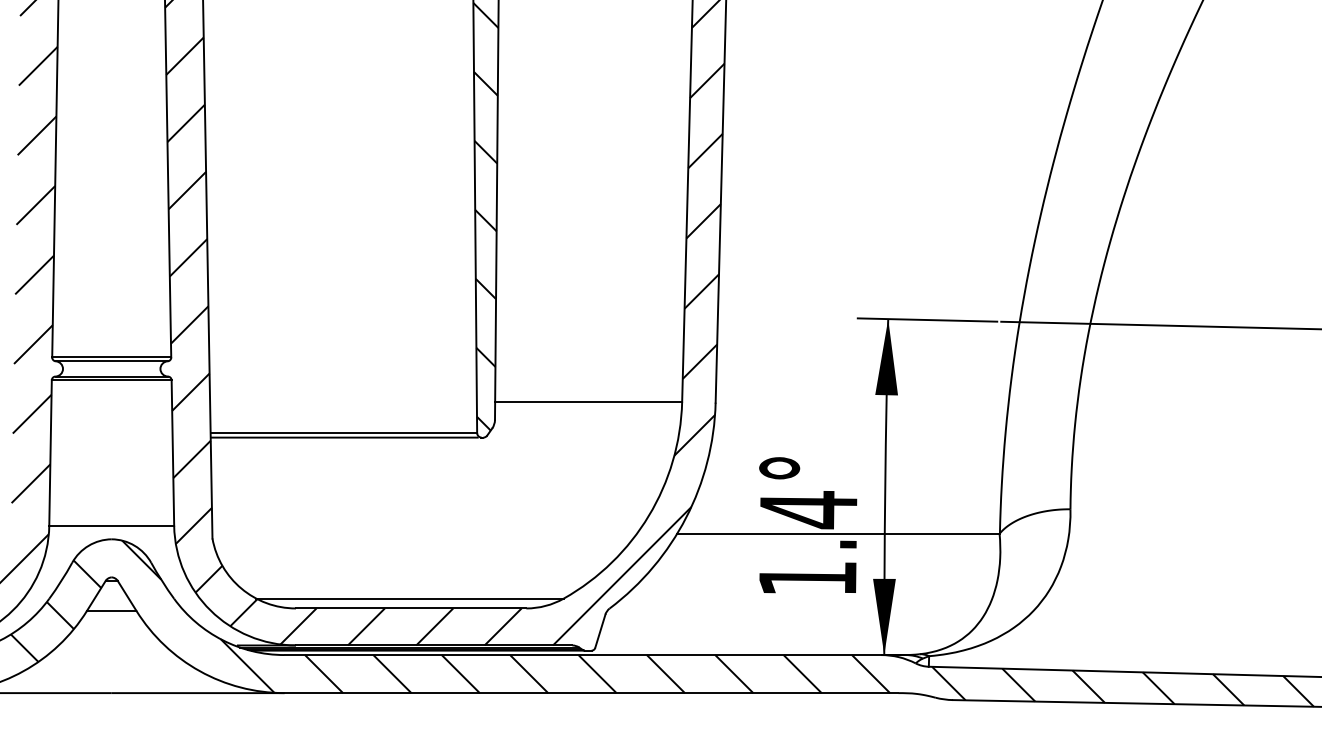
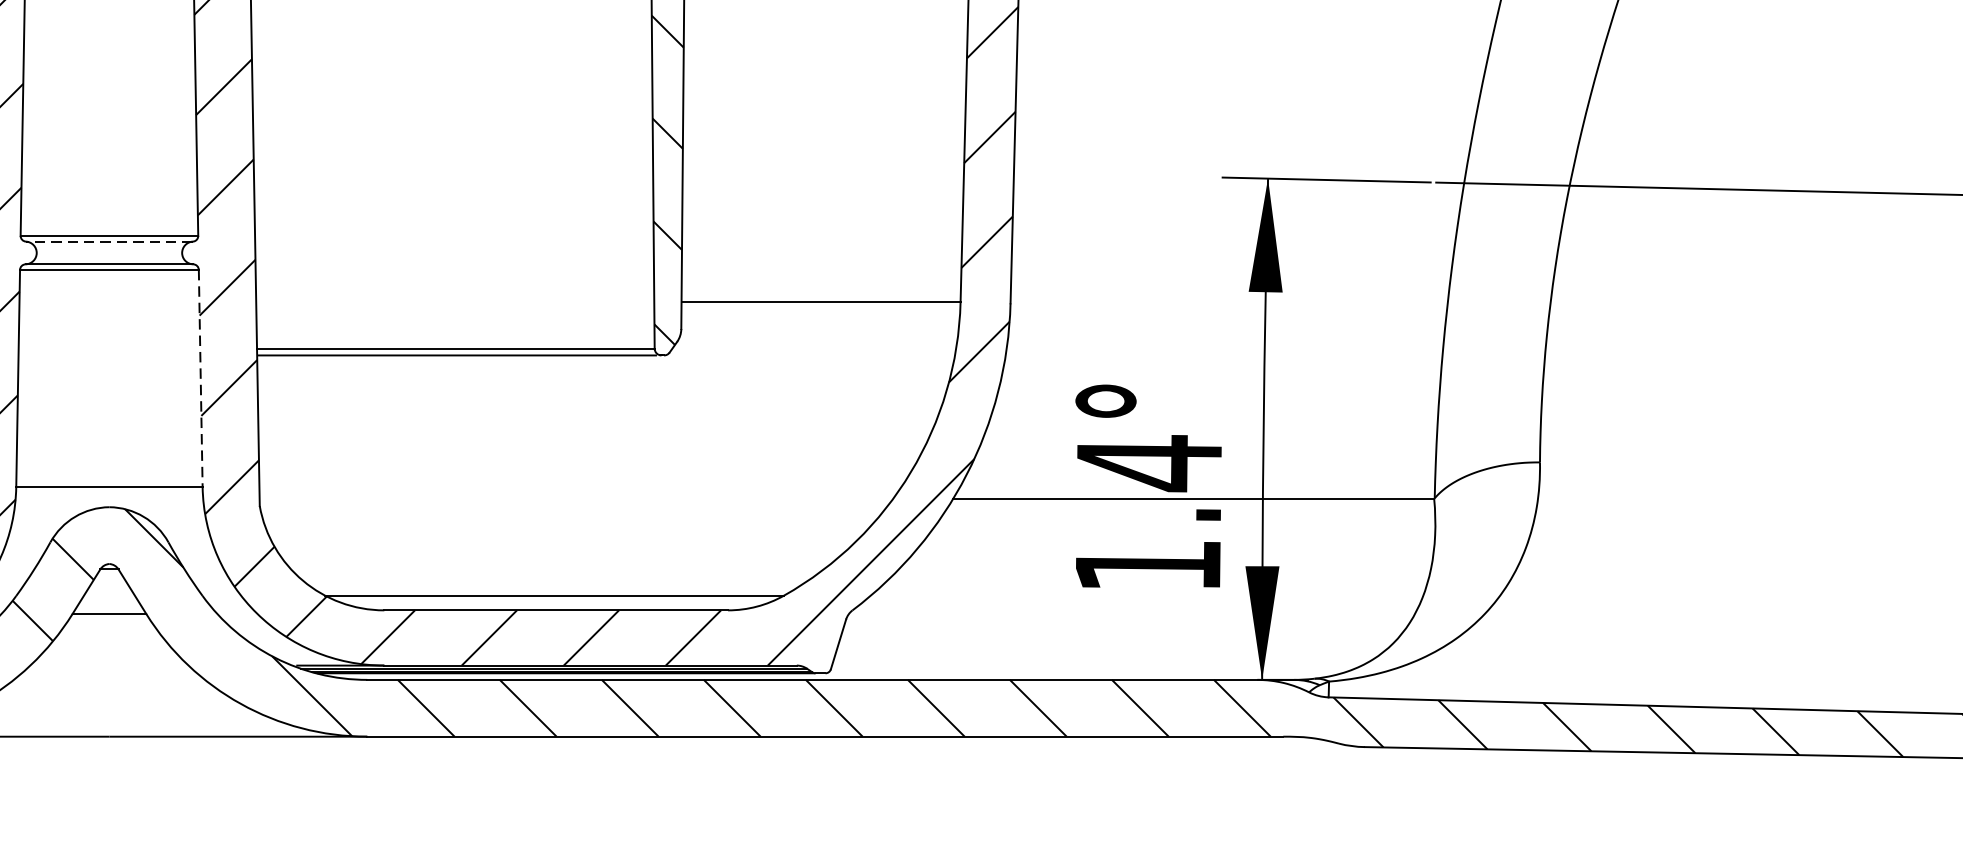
line: (111, 361) -> (109, 241), solid -> dashed
line: (172, 453) -> (200, 379), solid -> dashed

